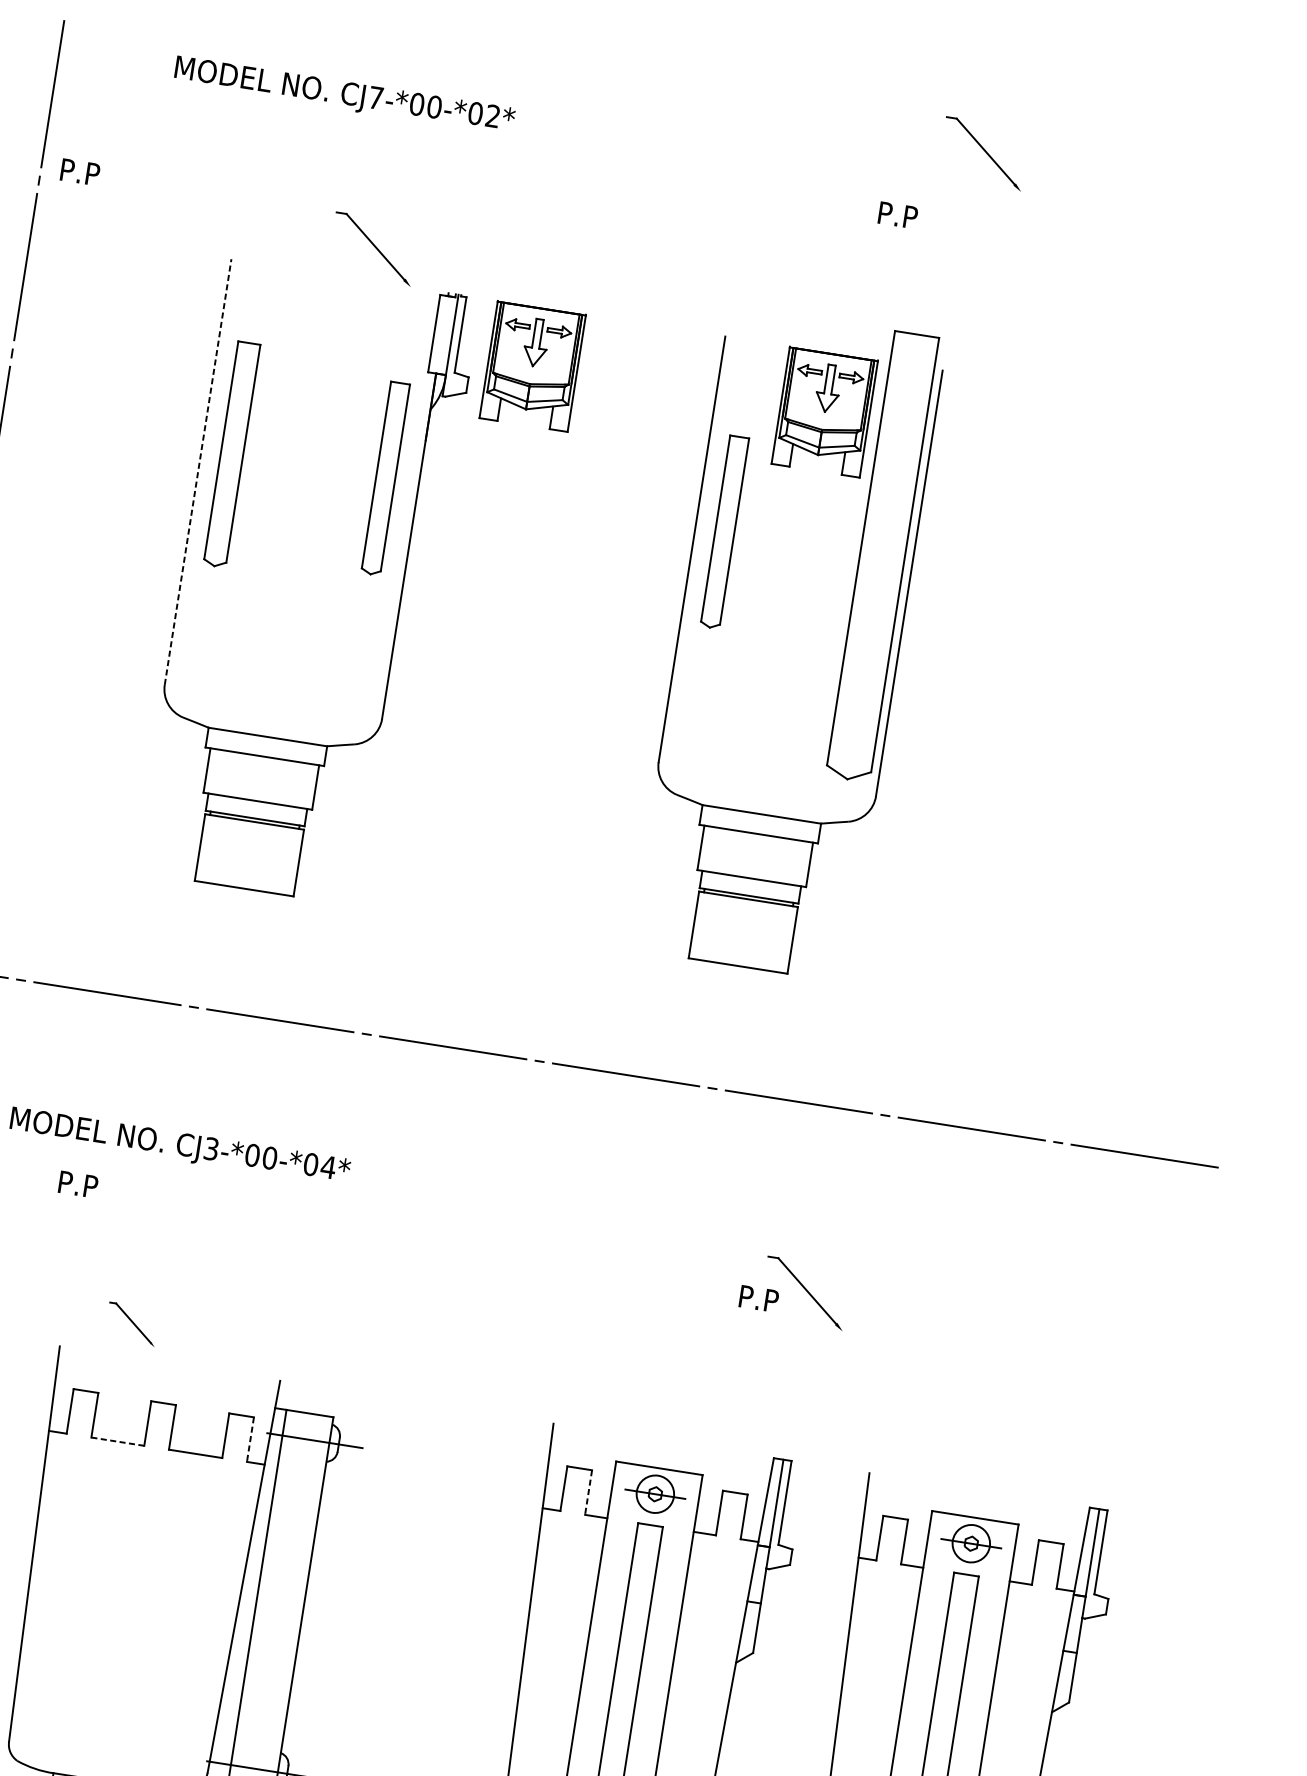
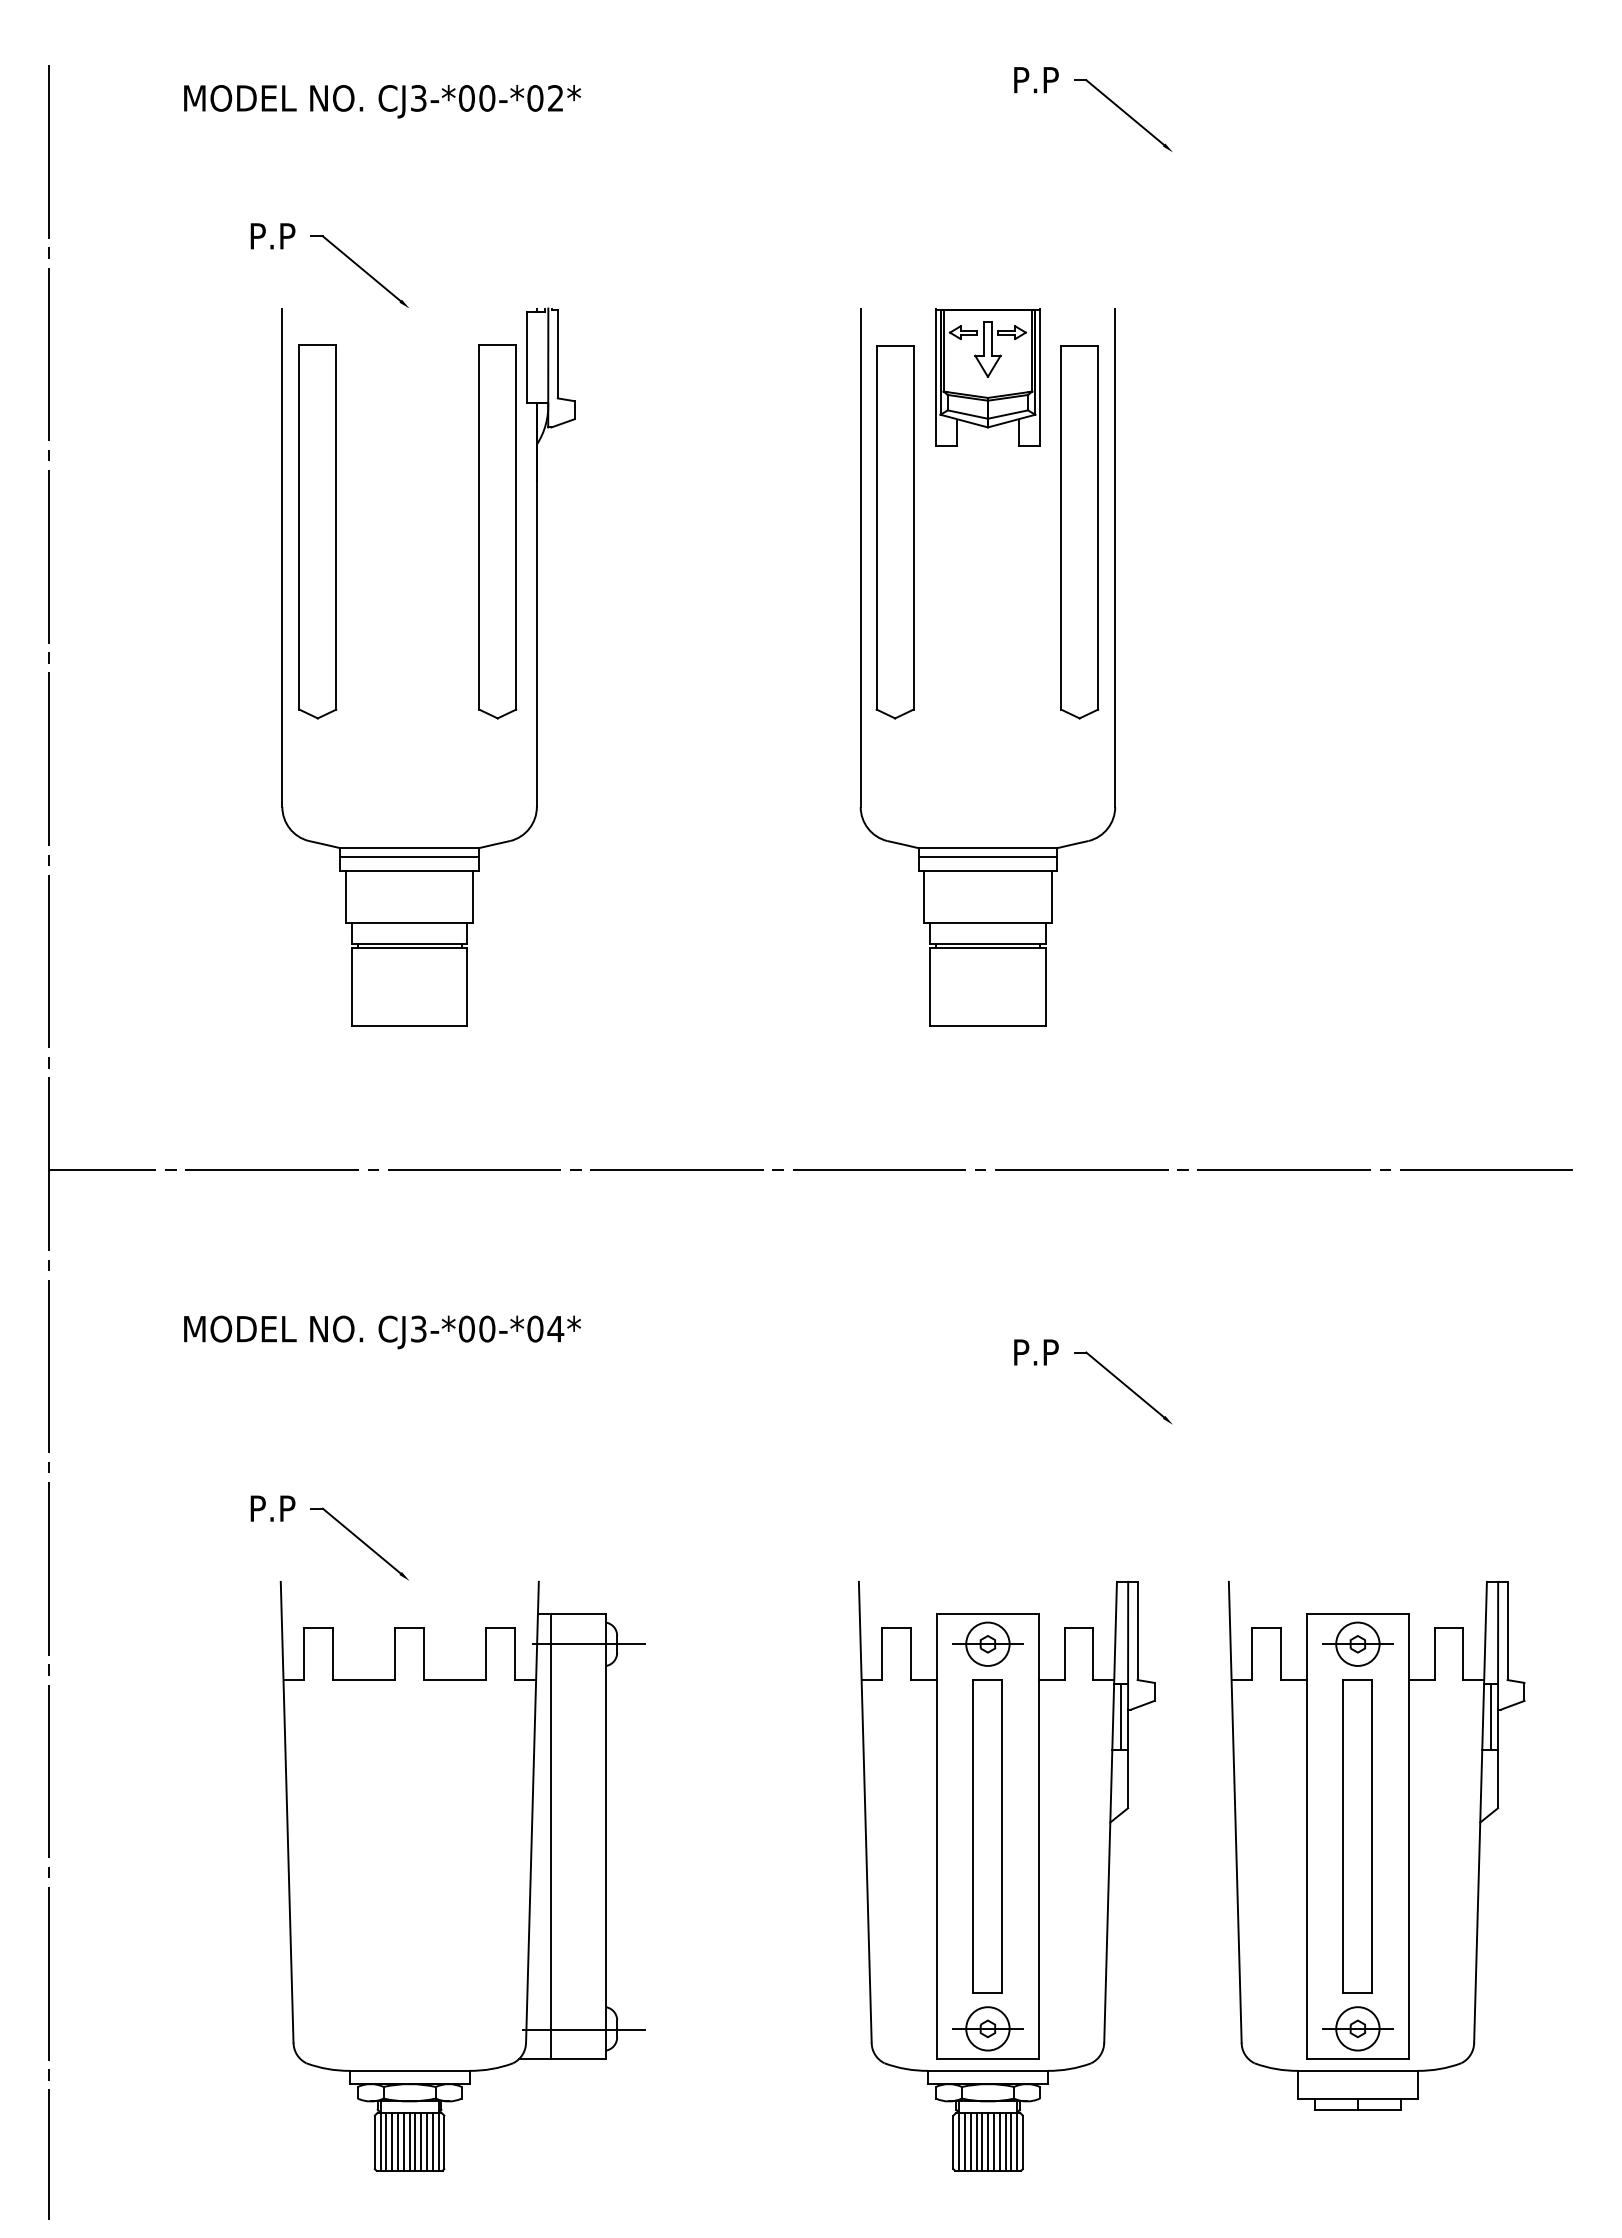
text: (375, 98) -> (418, 98), CJ7-*00-*02* -> CJ3-*00-*02*
part: (983, 153) -> (1123, 115), moved
text: (79, 172) -> (272, 236), moved
text: (898, 215) -> (1036, 80), moved
part: (373, 248) -> (359, 271), moved
part: (532, 366) -> (645, 377), removed
part: (231, 454) -> (317, 531), size x1.43
line: (198, 471) -> (282, 557), dashed -> solid
part: (385, 478) -> (497, 531), size x1.67
part: (724, 532) -> (894, 532), size x1.67
part: (882, 557) -> (1079, 532), size x0.71
line: (266, 744) -> (409, 856), added
line: (760, 821) -> (987, 856), added
text: (77, 1184) -> (272, 1508), moved
text: (759, 1298) -> (1036, 1352), moved
part: (132, 1324) -> (359, 1543), size x1.67
line: (250, 1439) -> (515, 1654), dashed -> solid
line: (118, 1441) -> (364, 1680), dashed -> solid
line: (588, 1492) -> (911, 1654), dashed -> solid
line: (759, 1574) -> (1121, 1717), added
line: (1075, 1624) -> (1491, 1717), added

